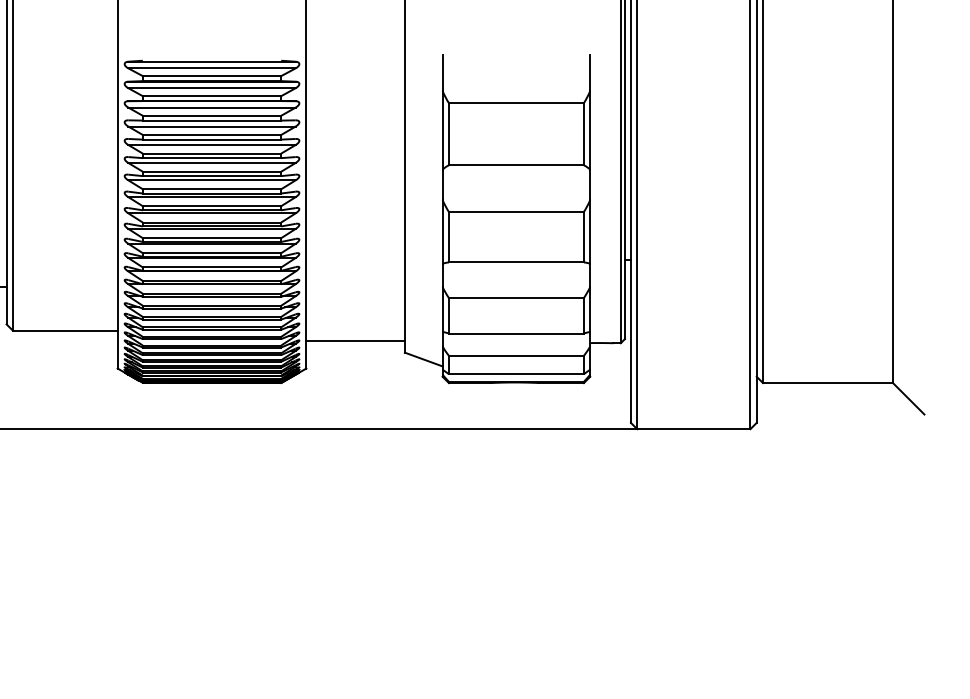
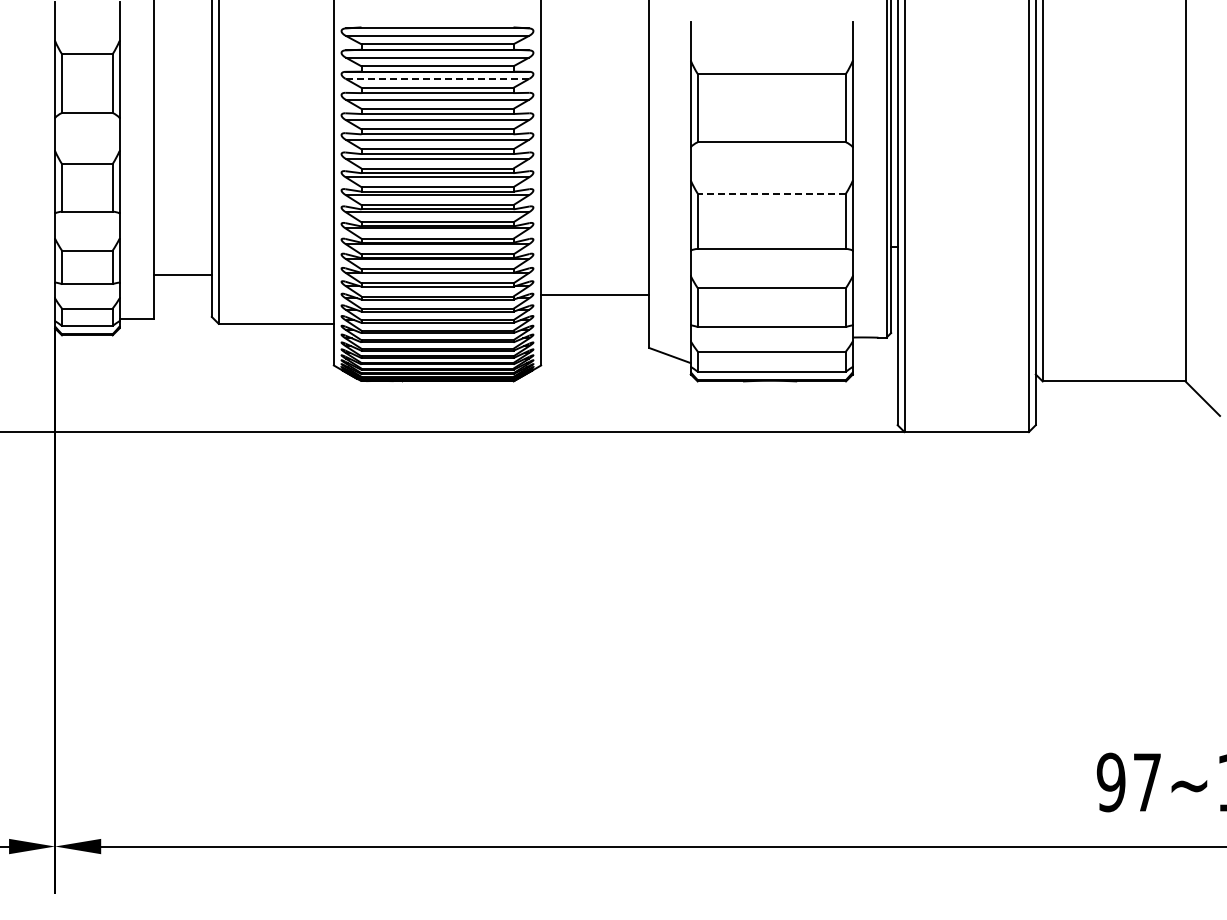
line: (212, 107) -> (437, 78), solid -> dashed
line: (516, 211) -> (771, 193), solid -> dashed
line: (355, 341) -> (595, 295), moved

